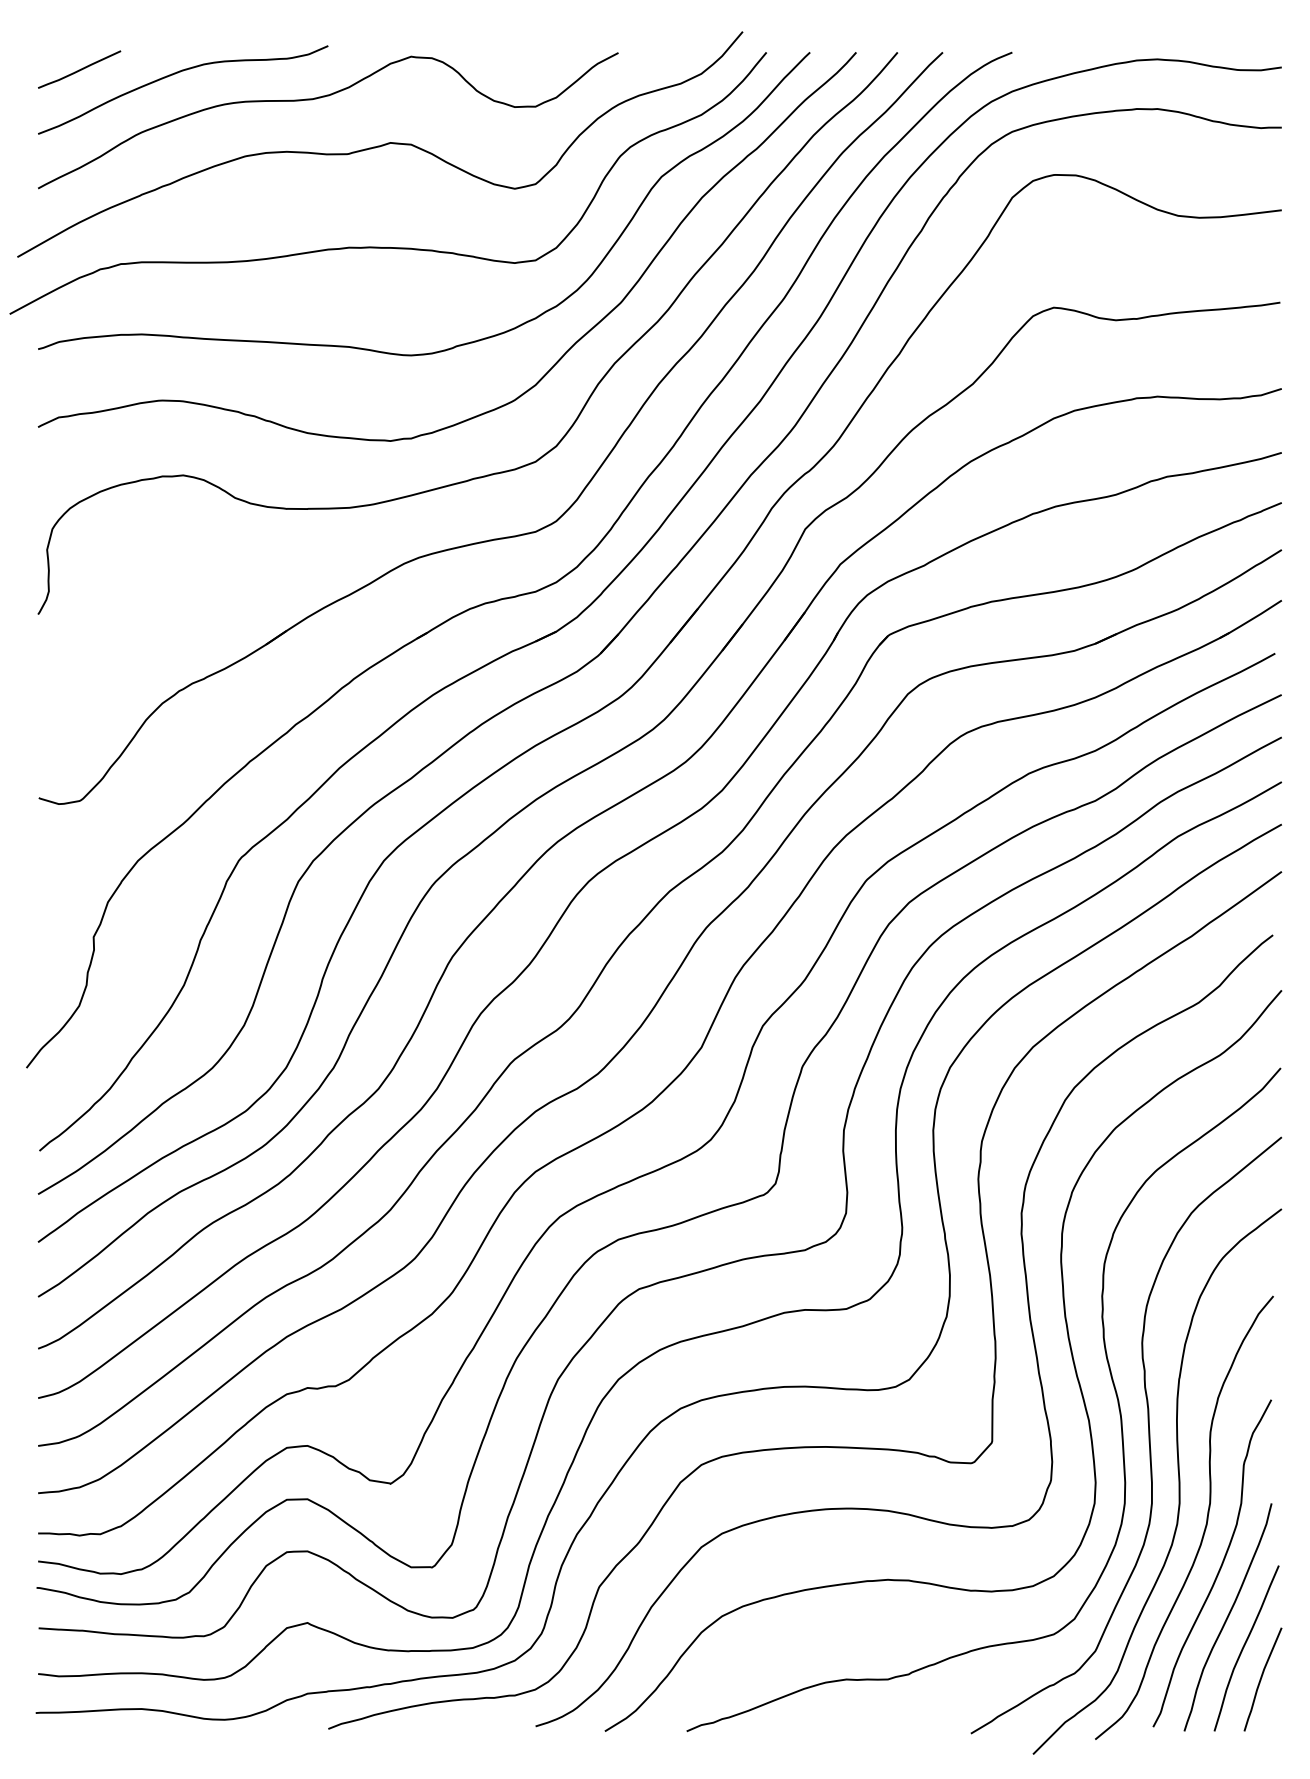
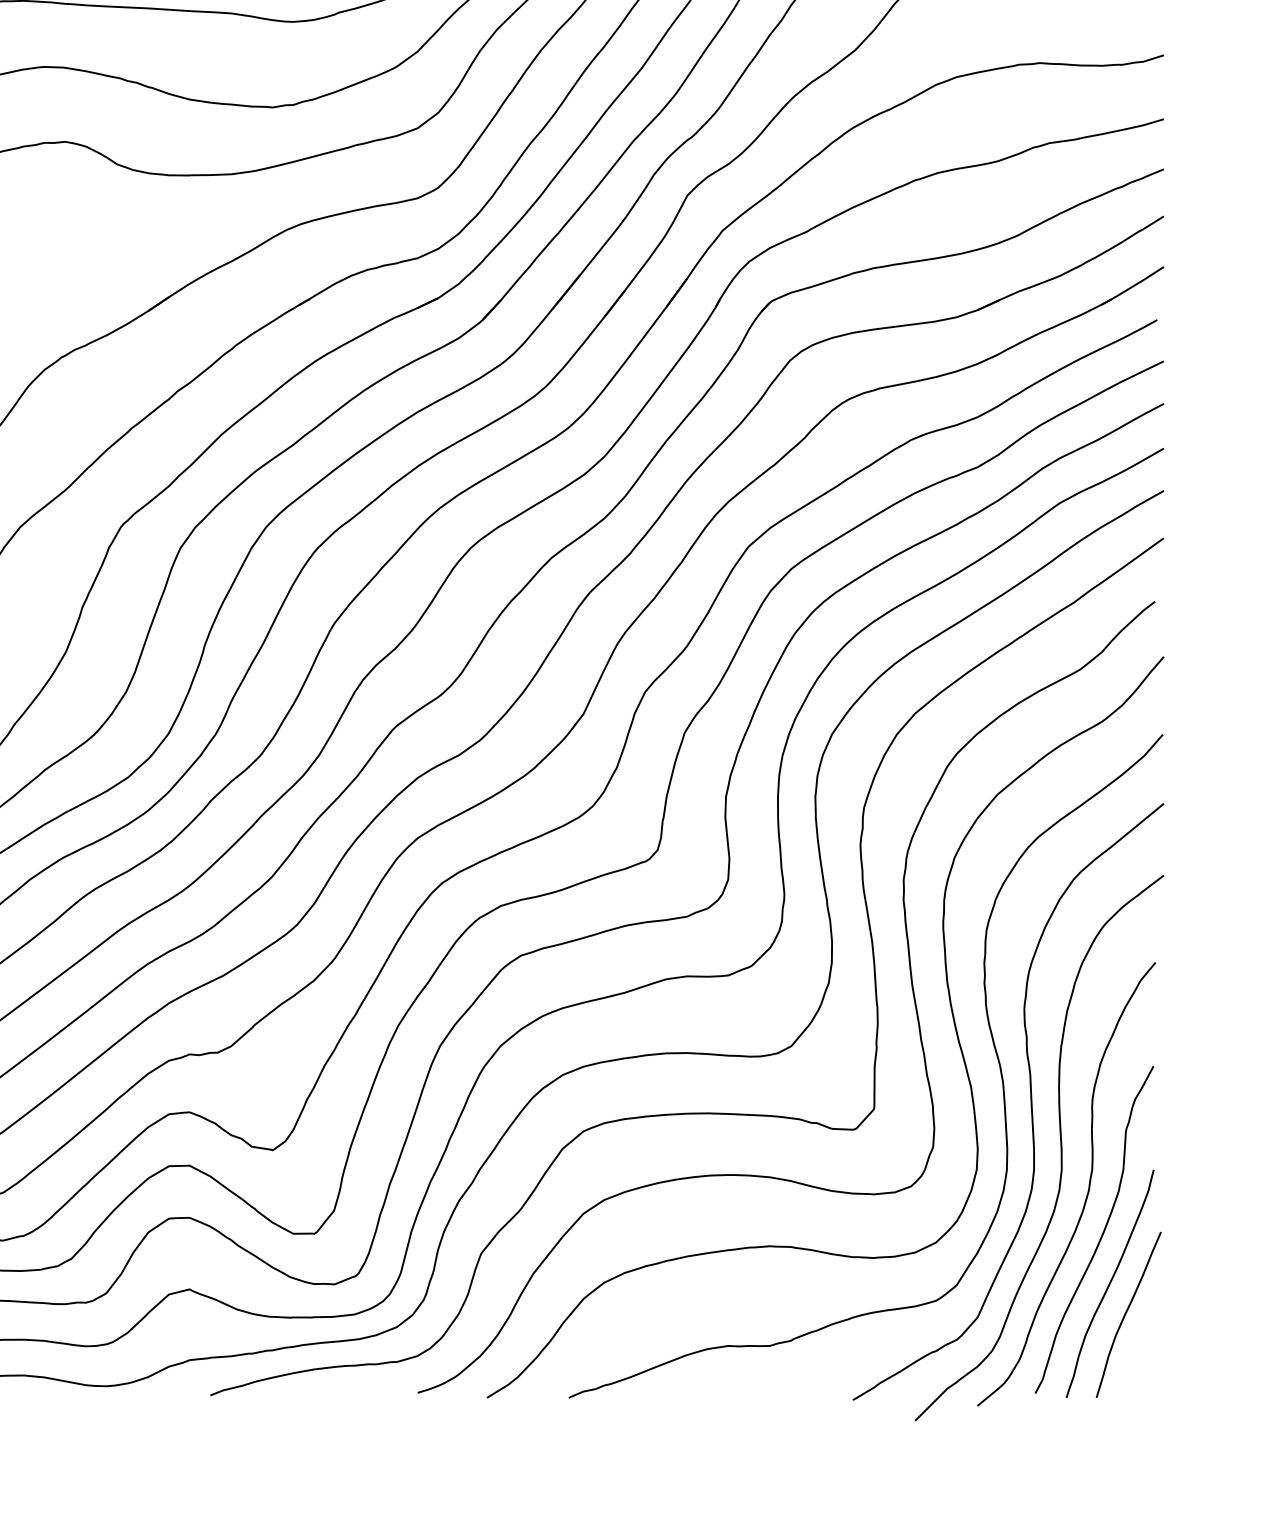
curve: (1261, 1679) -> (1143, 1345), removed

